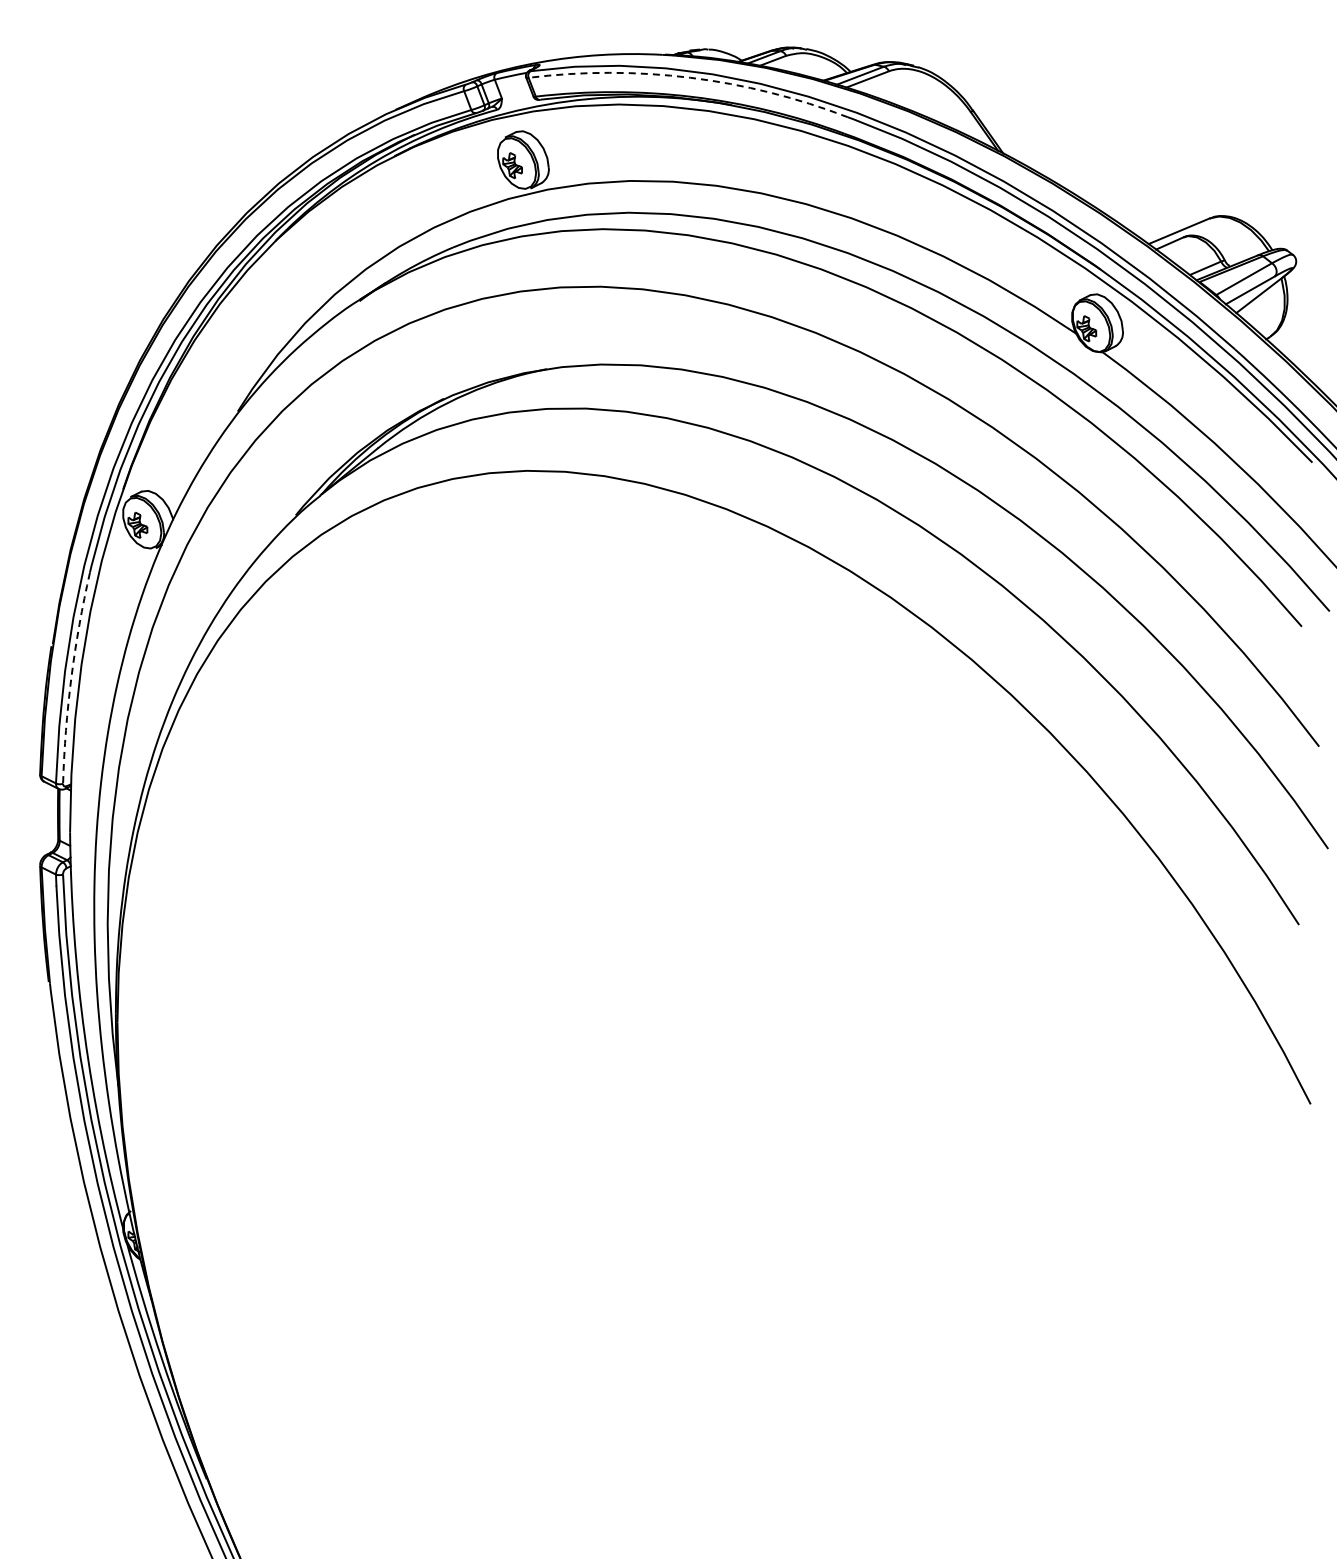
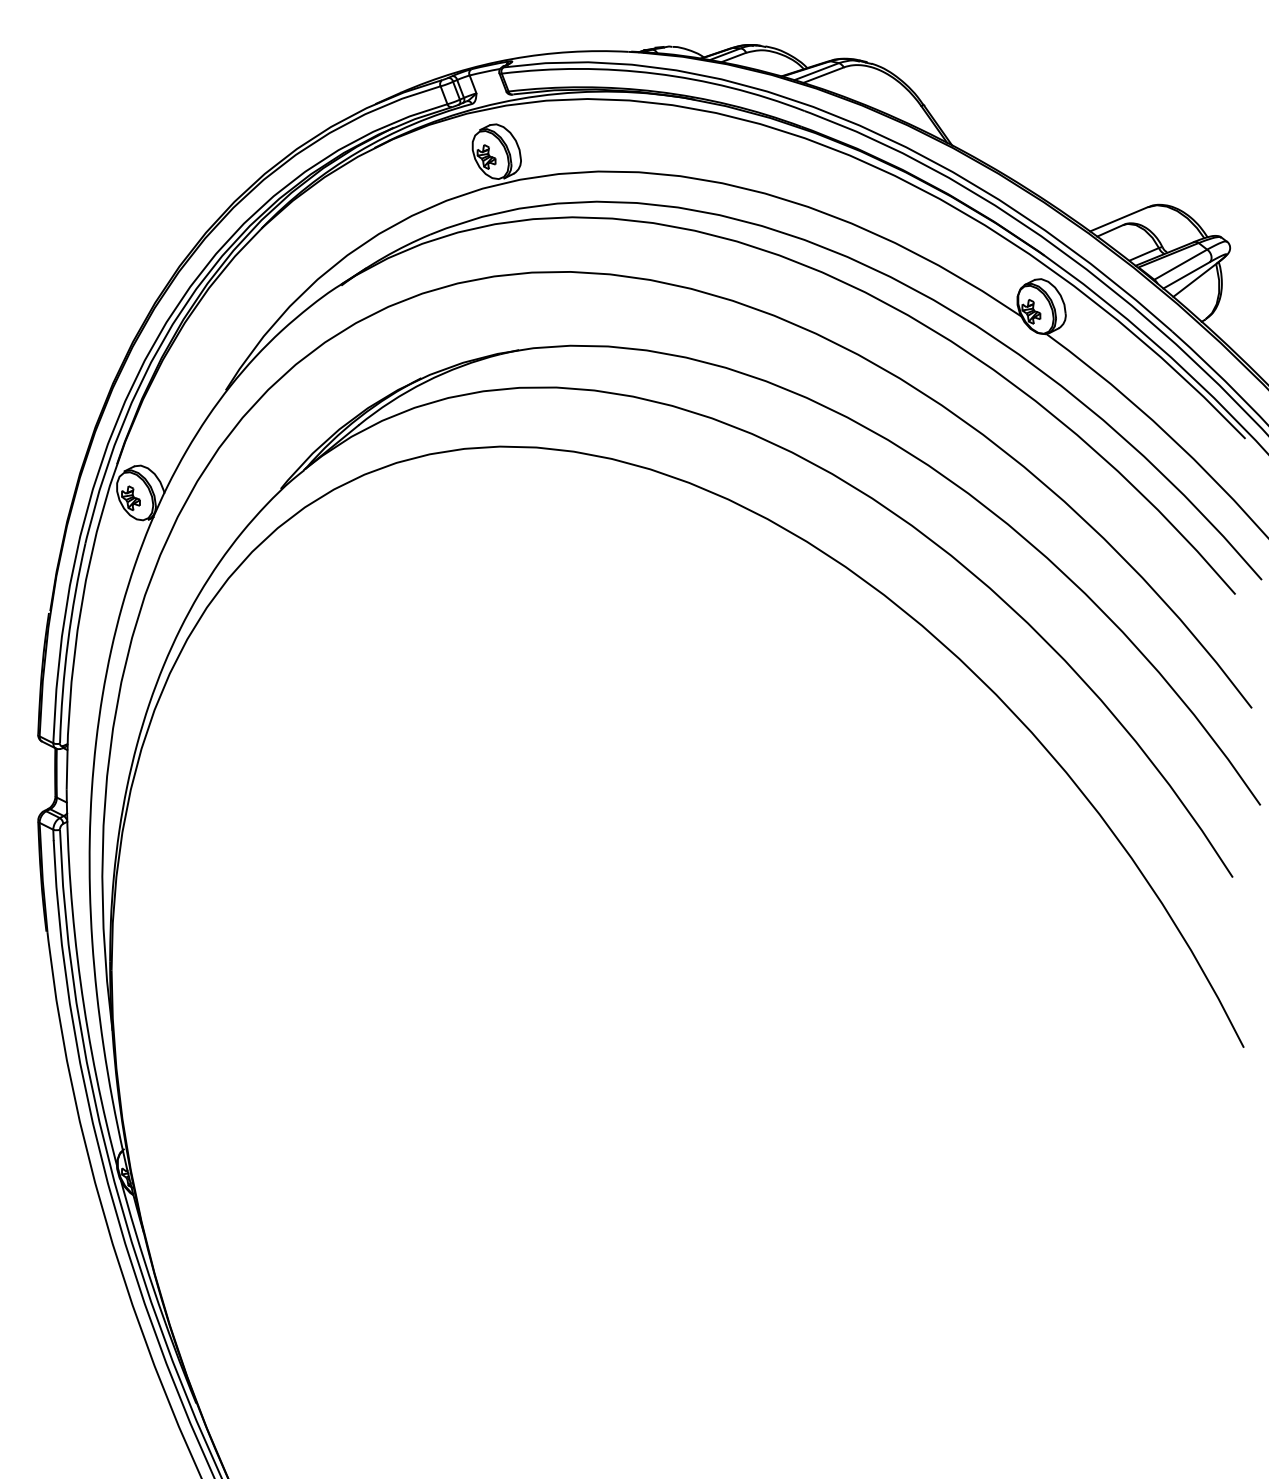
arc: (690, 77) -> (655, 73), dashed -> solid
arc: (71, 677) -> (68, 642), dashed -> solid

